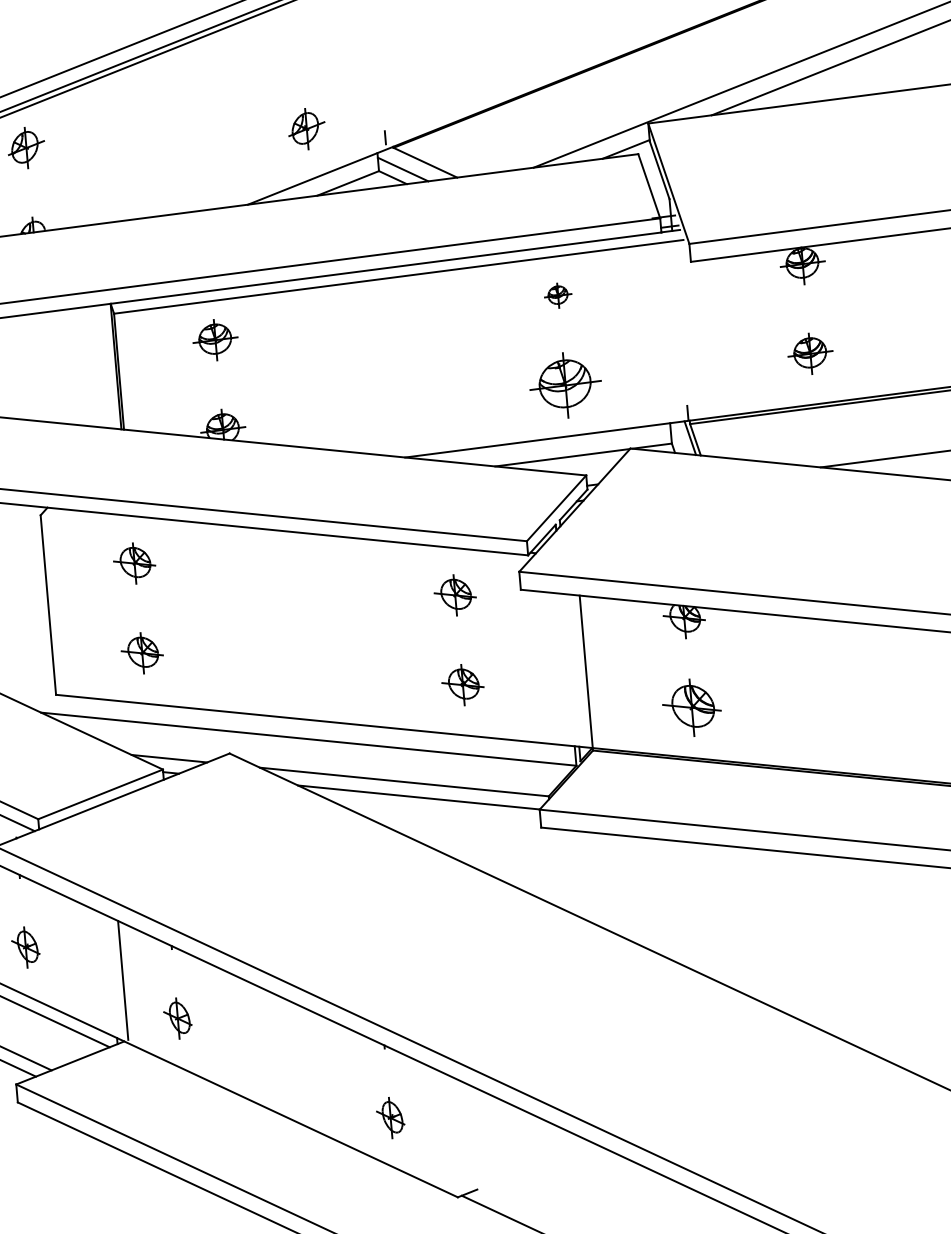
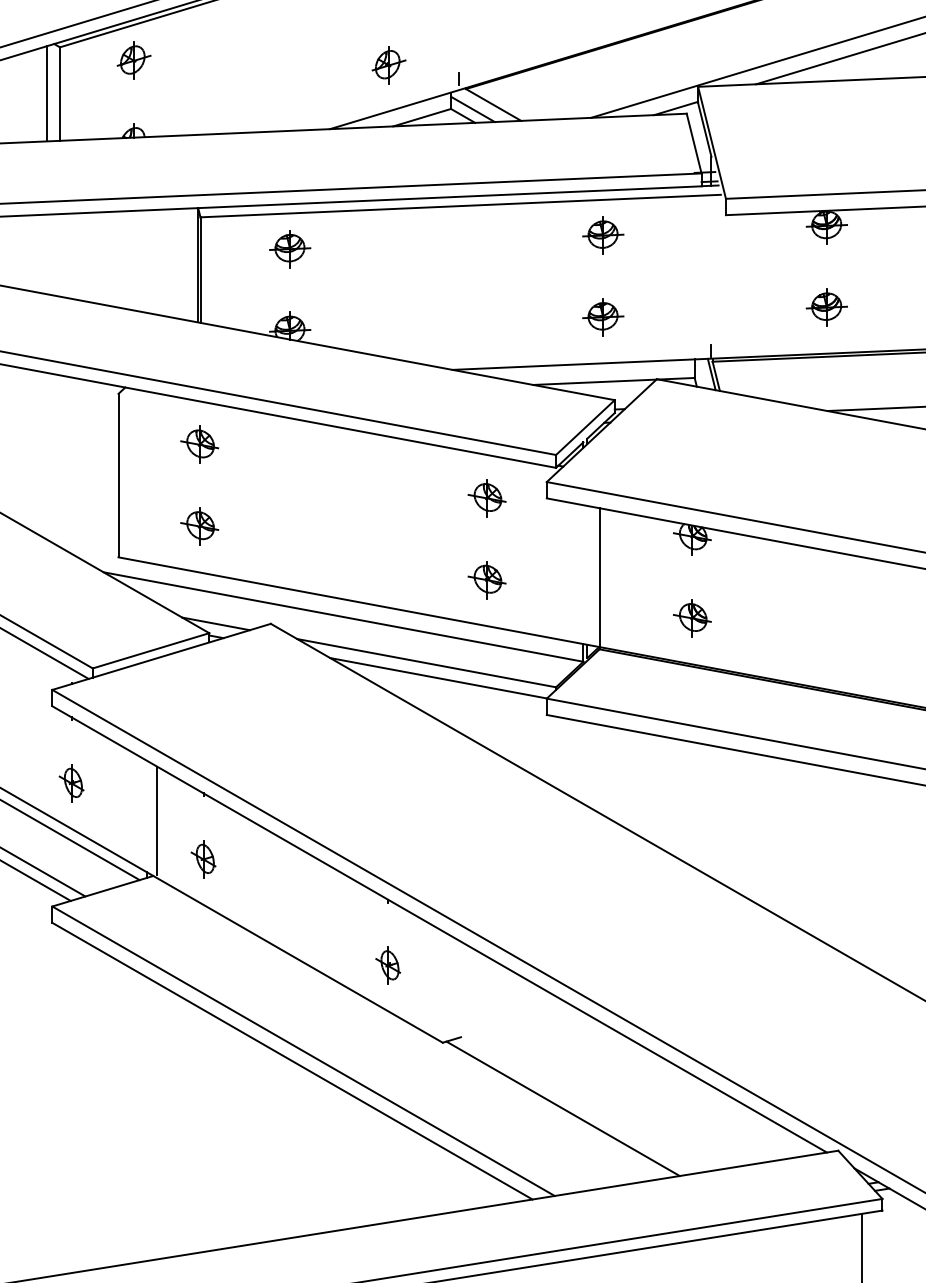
part: (558, 295) -> (603, 235), size x1.67
part: (566, 385) -> (603, 317), size x0.62
part: (692, 707) -> (692, 618), size x0.71

